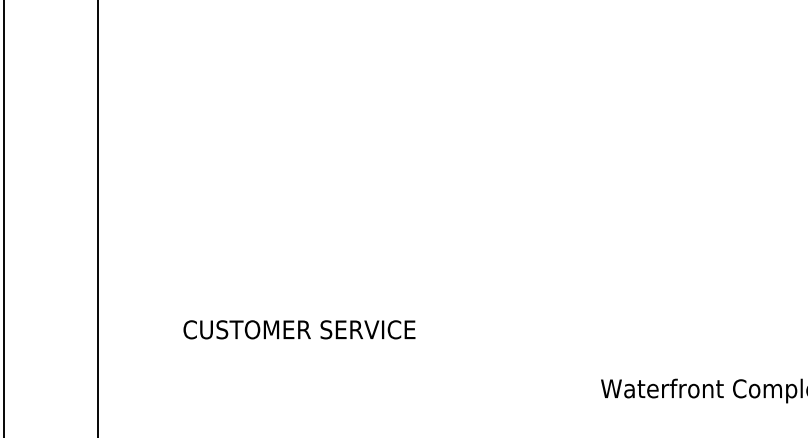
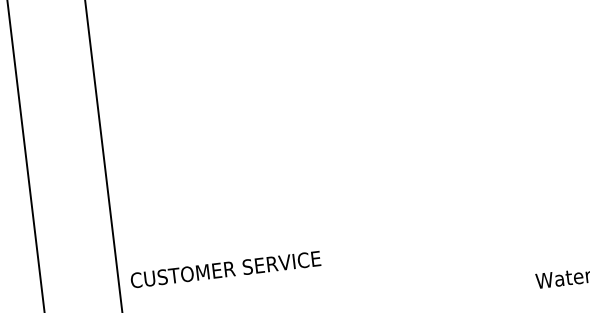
text: (299, 329) -> (225, 269), moved

